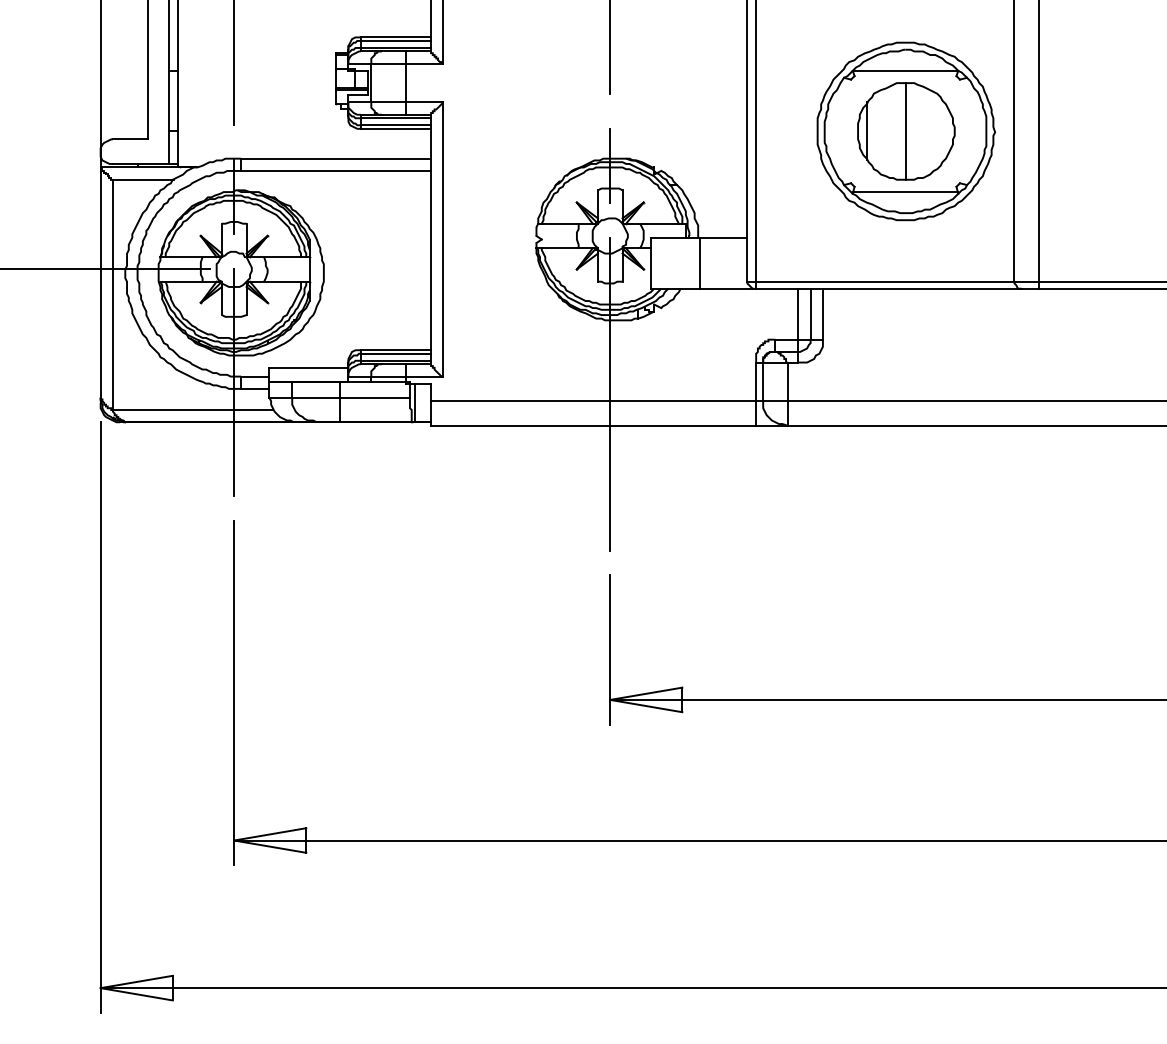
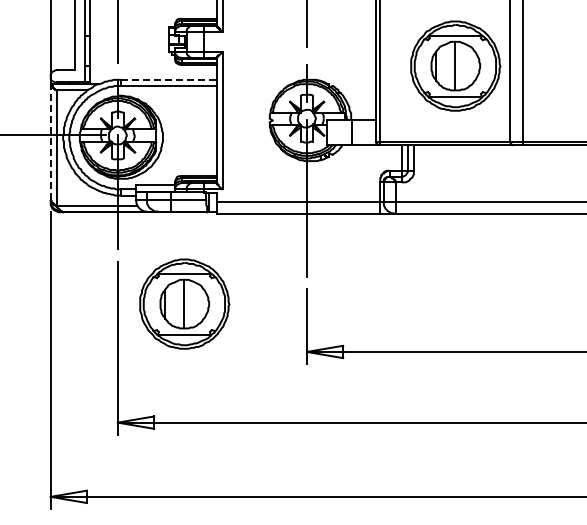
line: (336, 158) -> (169, 79), solid -> dashed
line: (100, 283) -> (50, 142), solid -> dashed
part: (366, 603) -> (184, 303), added

